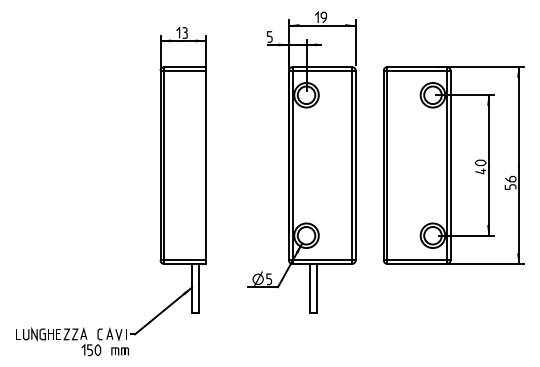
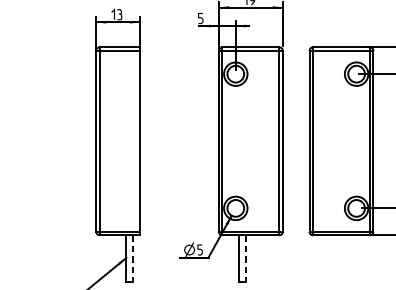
line: (199, 288) -> (133, 258), solid -> dashed
line: (317, 288) -> (246, 258), solid -> dashed

